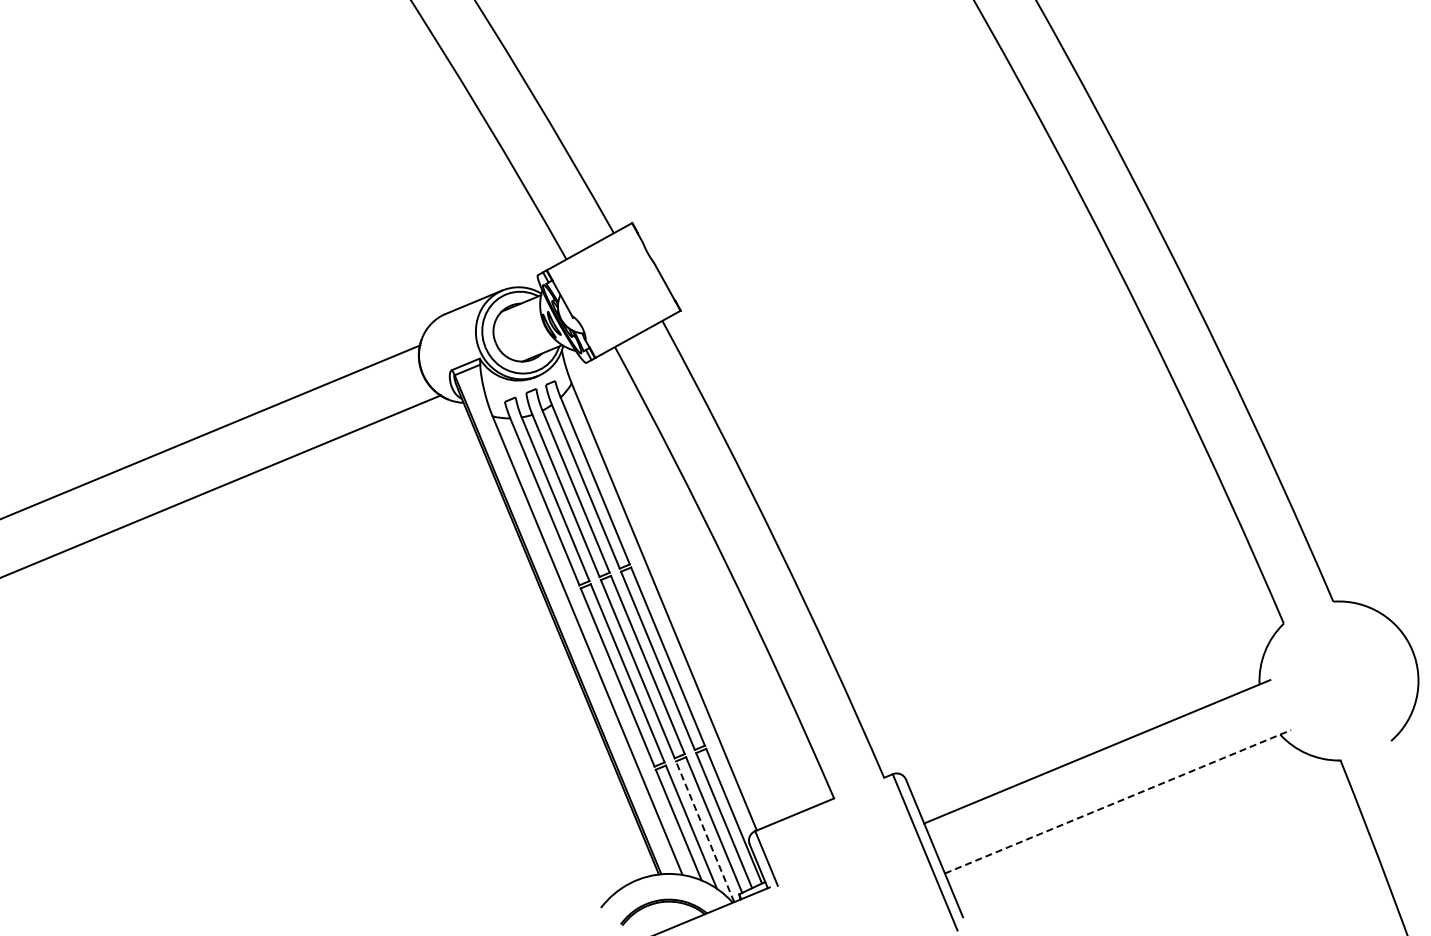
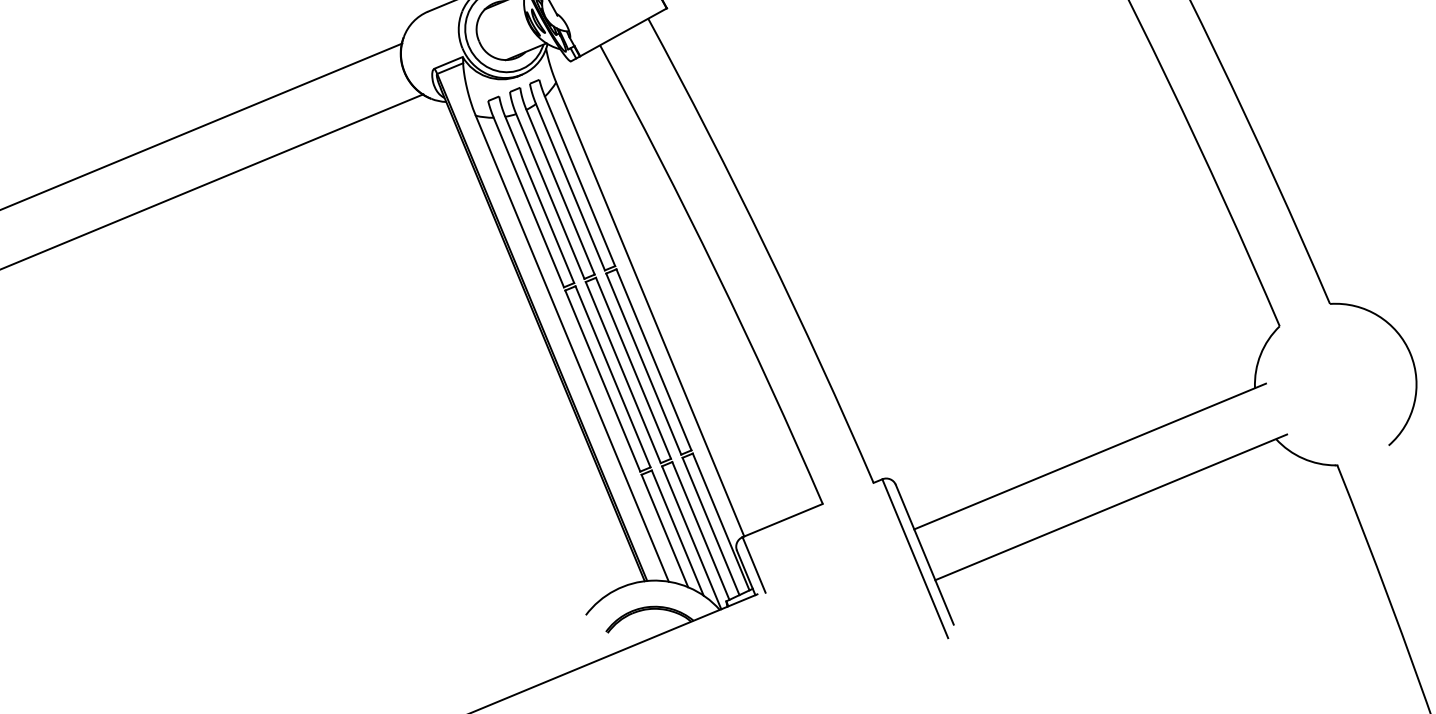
line: (1118, 801) -> (1111, 507), dashed -> solid
line: (704, 831) -> (691, 537), dashed -> solid

